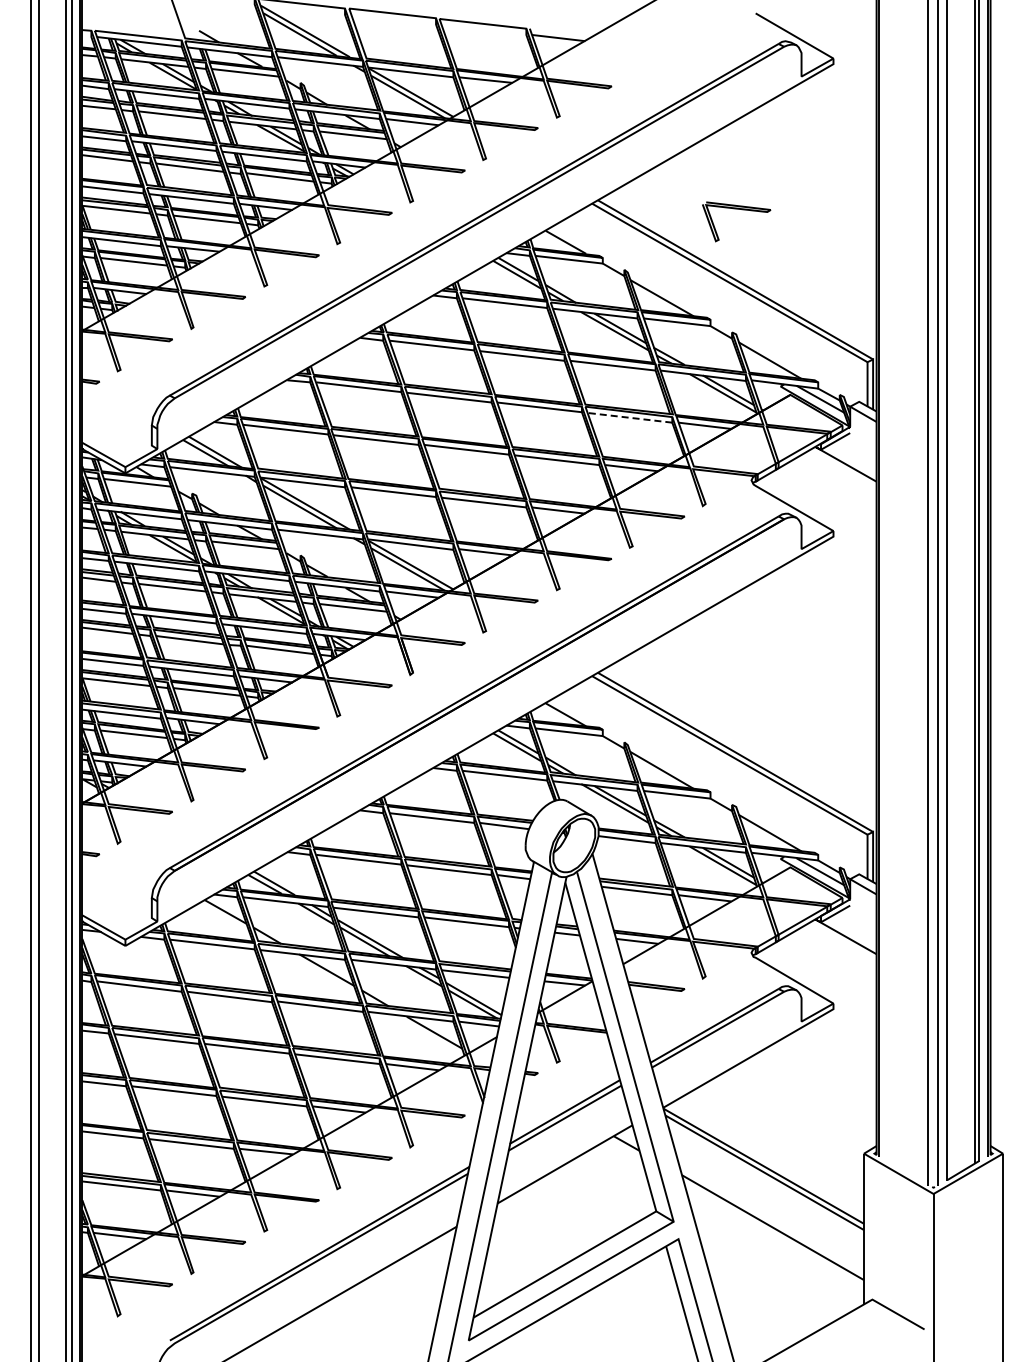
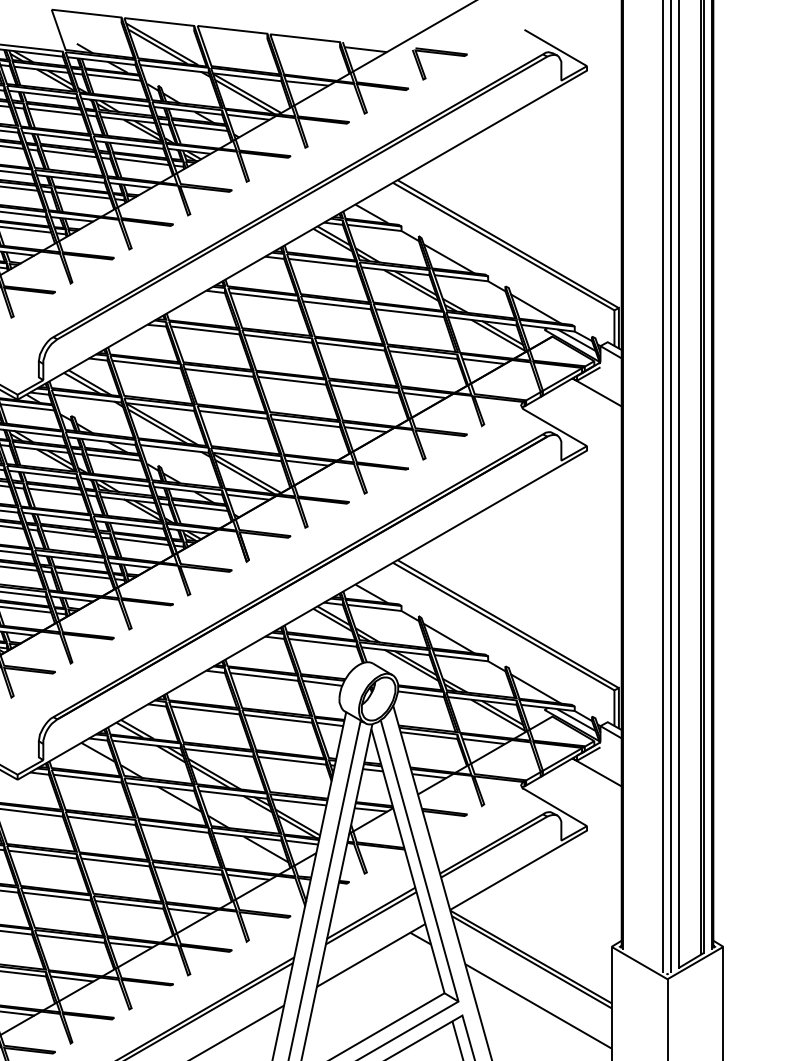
curve: (736, 209) -> (439, 54), moved
line: (629, 417) -> (422, 354), dashed -> solid

